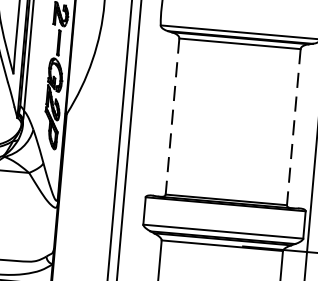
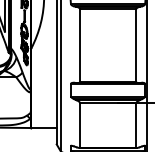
line: (173, 118) -> (80, 46), dashed -> solid
line: (294, 129) -> (136, 46), dashed -> solid

